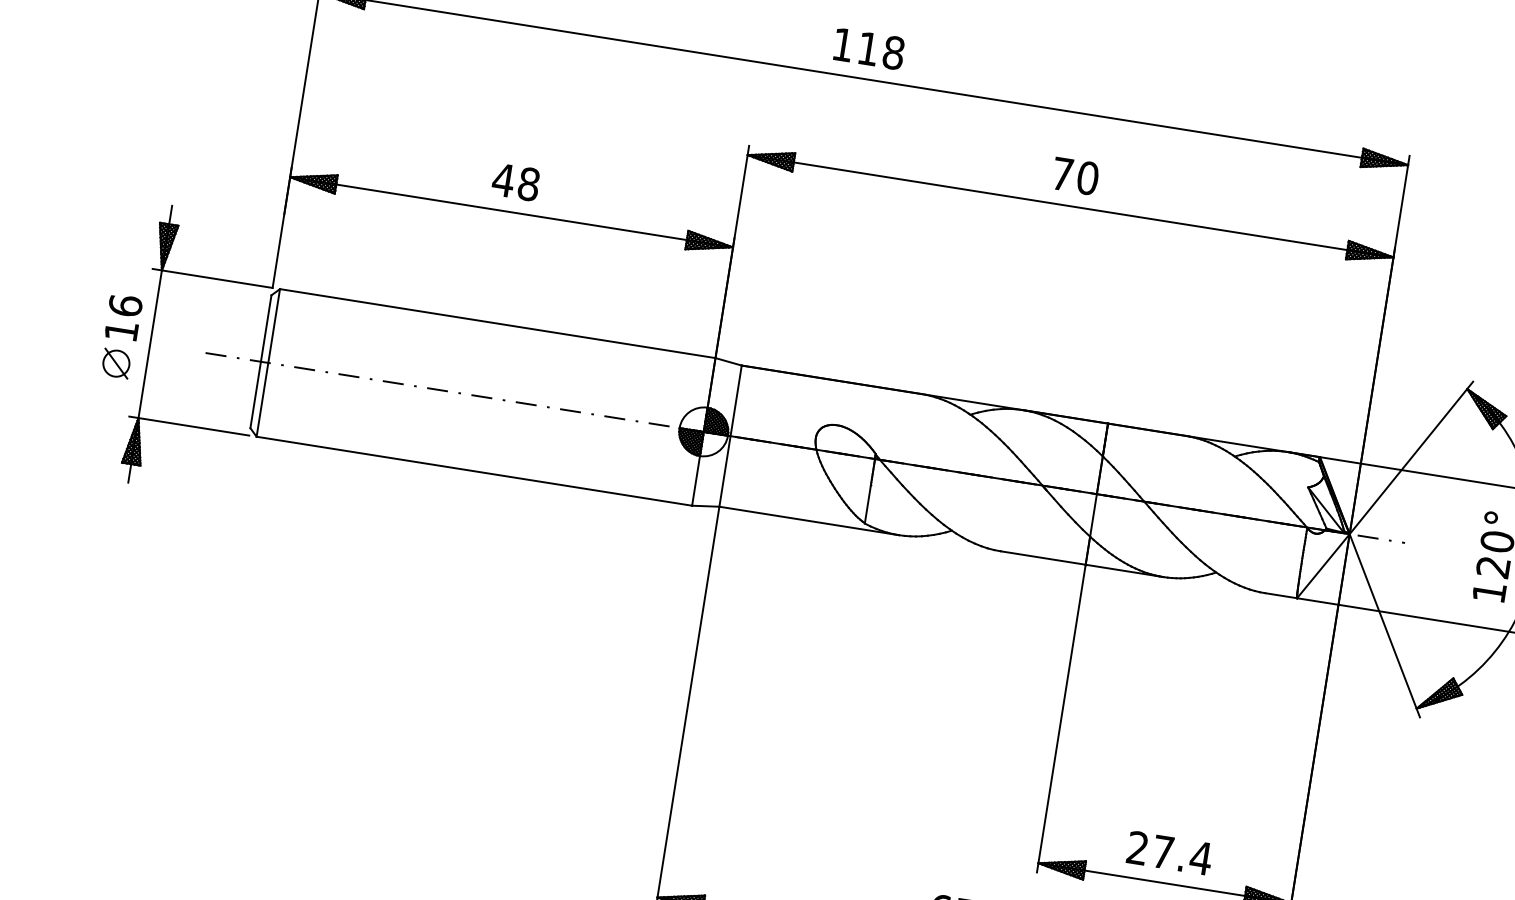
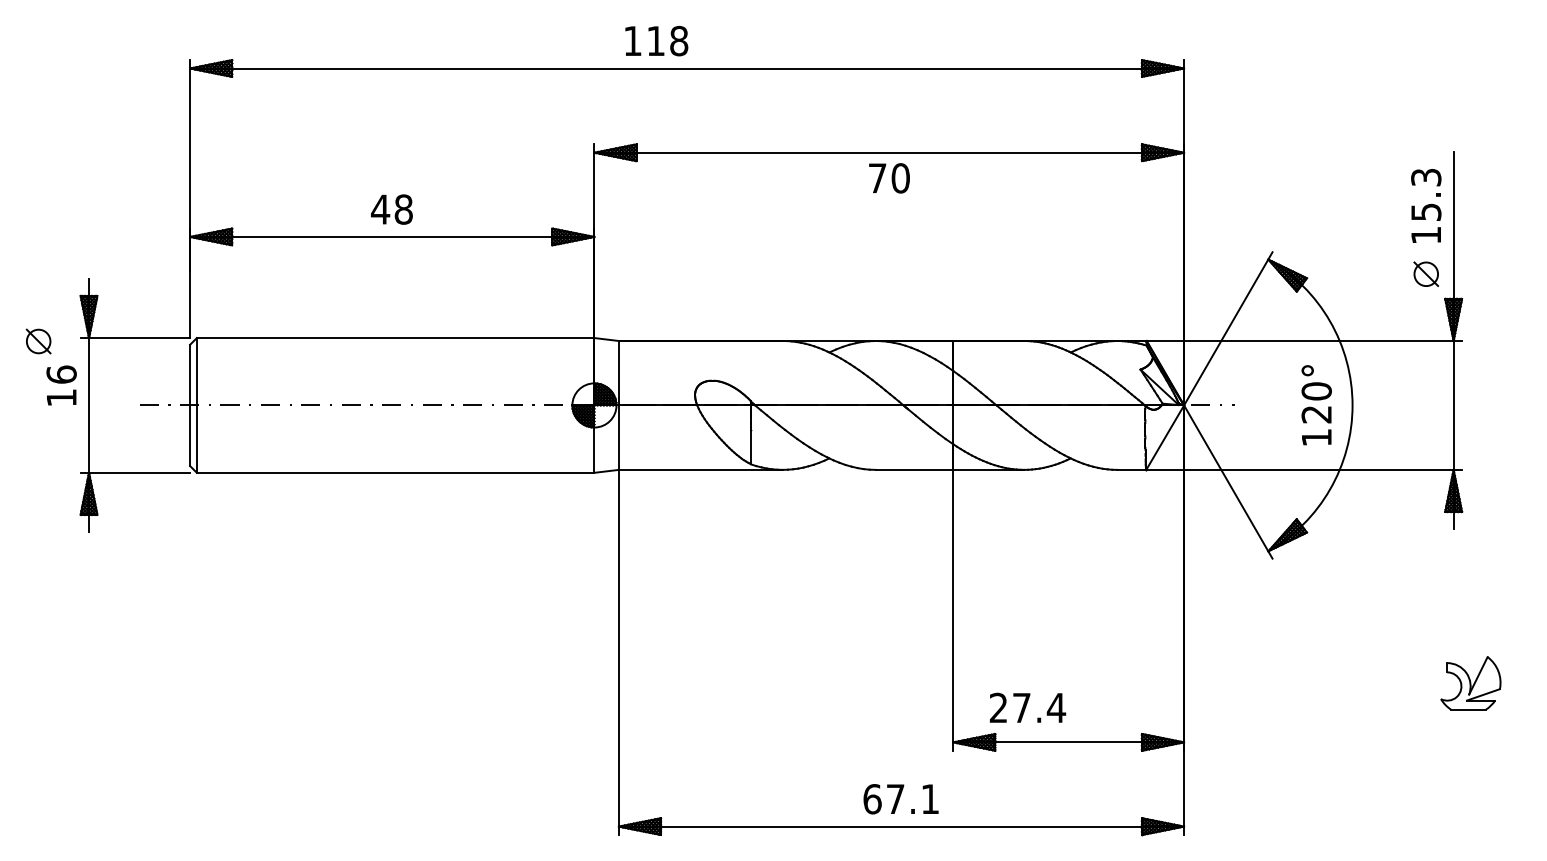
text: (869, 48) -> (656, 40), moved
text: (1075, 176) -> (889, 178), moved
part: (116, 363) -> (38, 341), moved
text: (1169, 852) -> (1027, 707), moved

